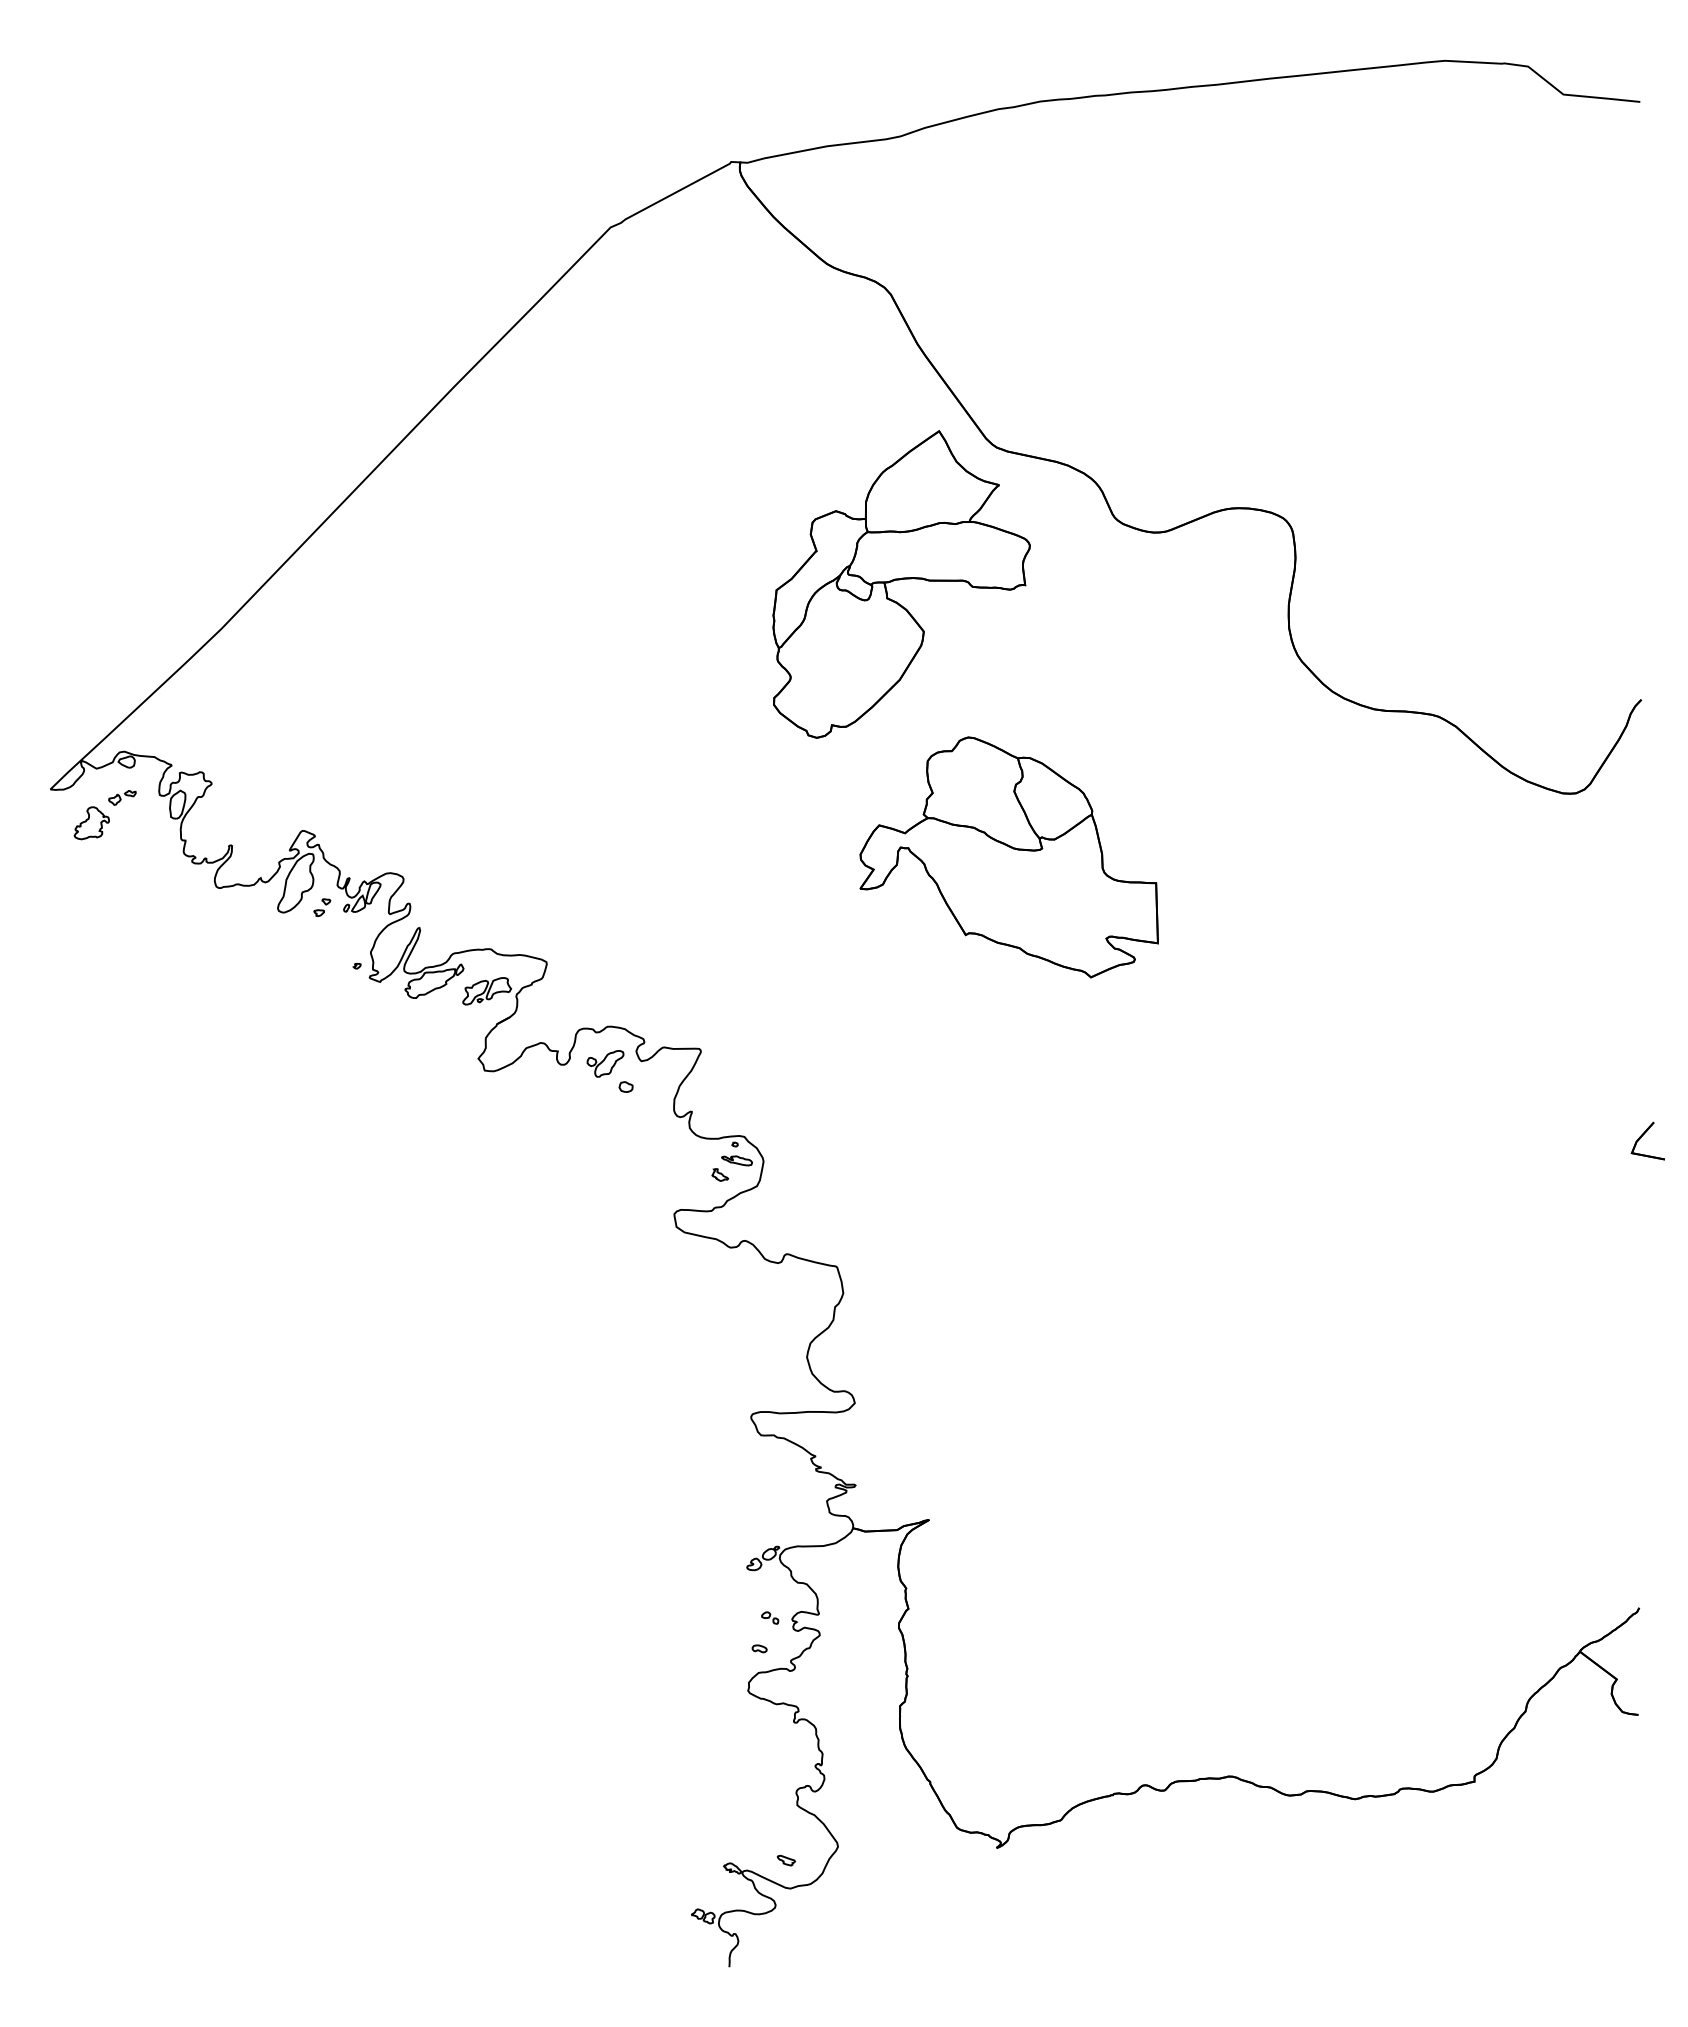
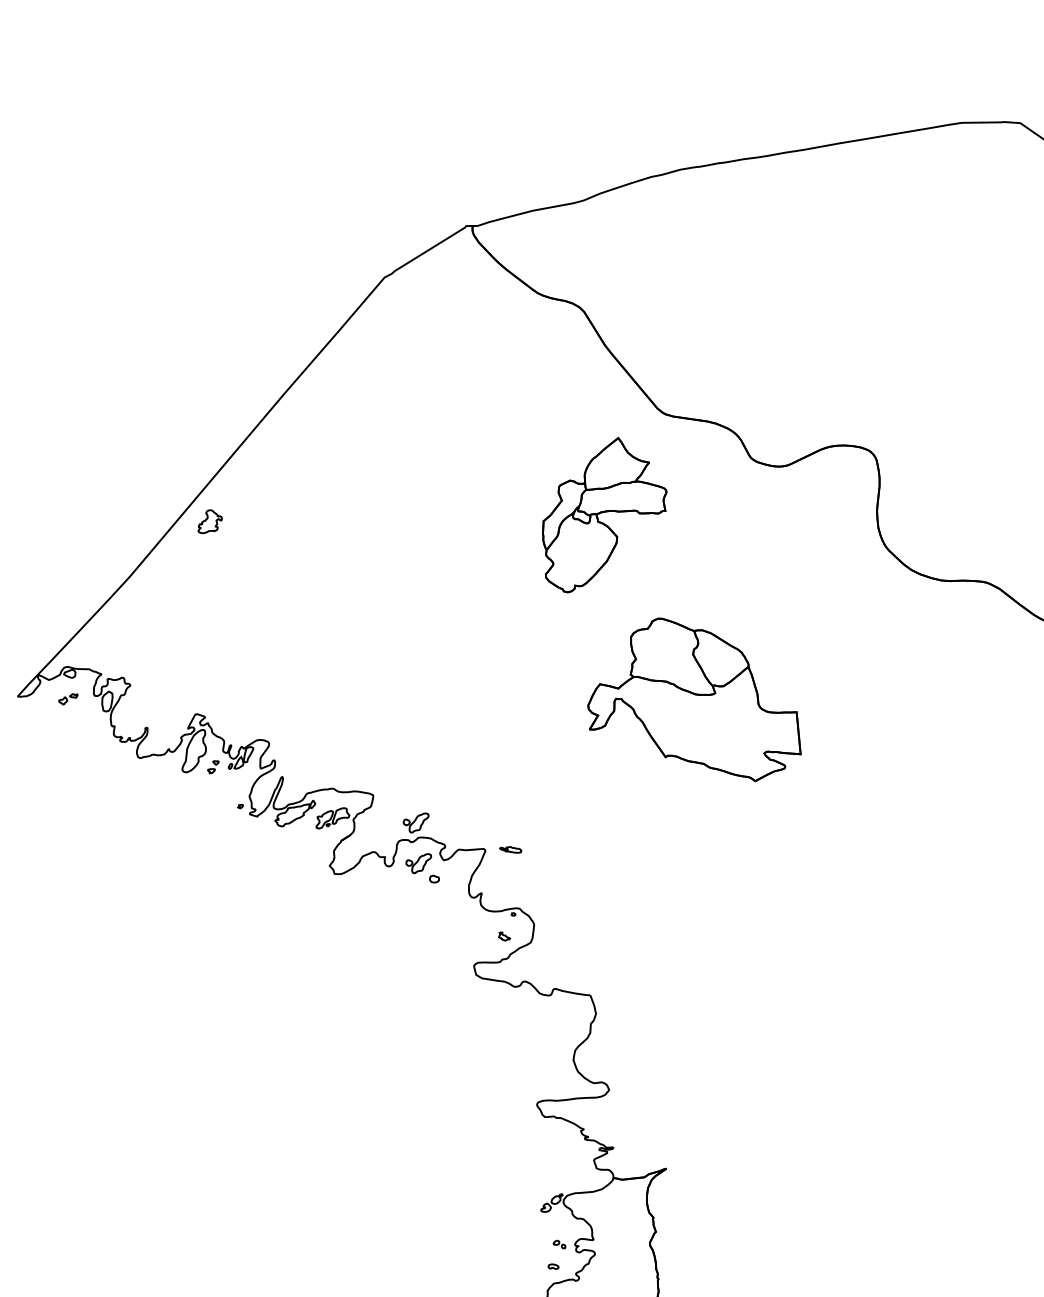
part: (901, 584) -> (604, 514), size x0.7
part: (91, 823) -> (209, 521), moved
part: (605, 1005) -> (416, 822), added
part: (736, 1160) -> (510, 849), moved

